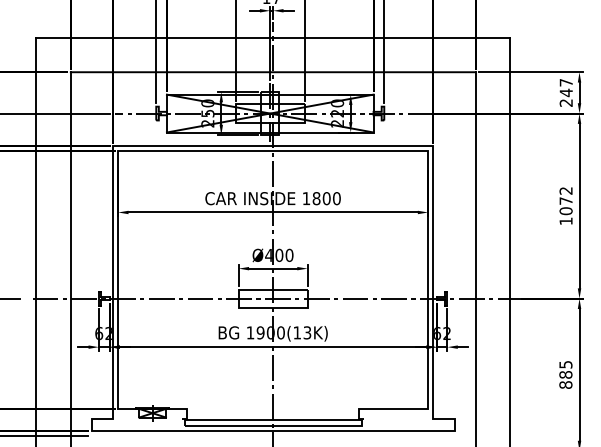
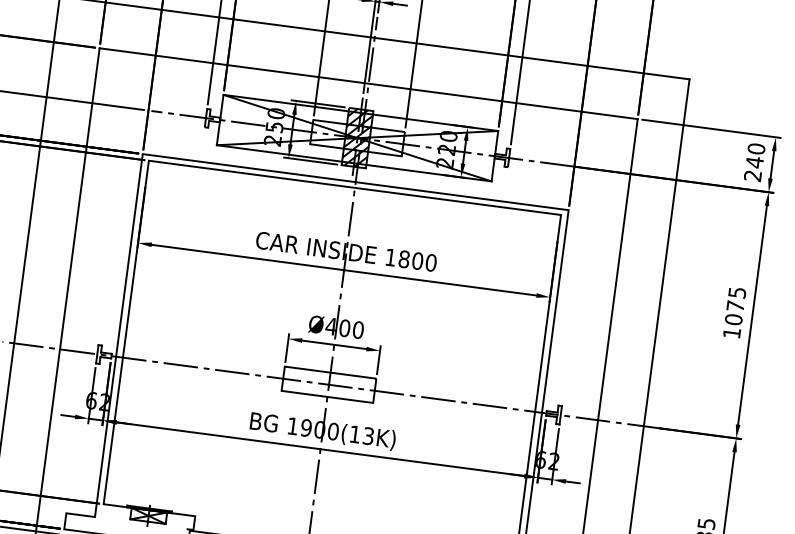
text: (565, 82) -> (755, 148), 247 -> 240
hatch: (270, 113) -> (357, 138), added
text: (565, 190) -> (736, 292), 1072 -> 1075

